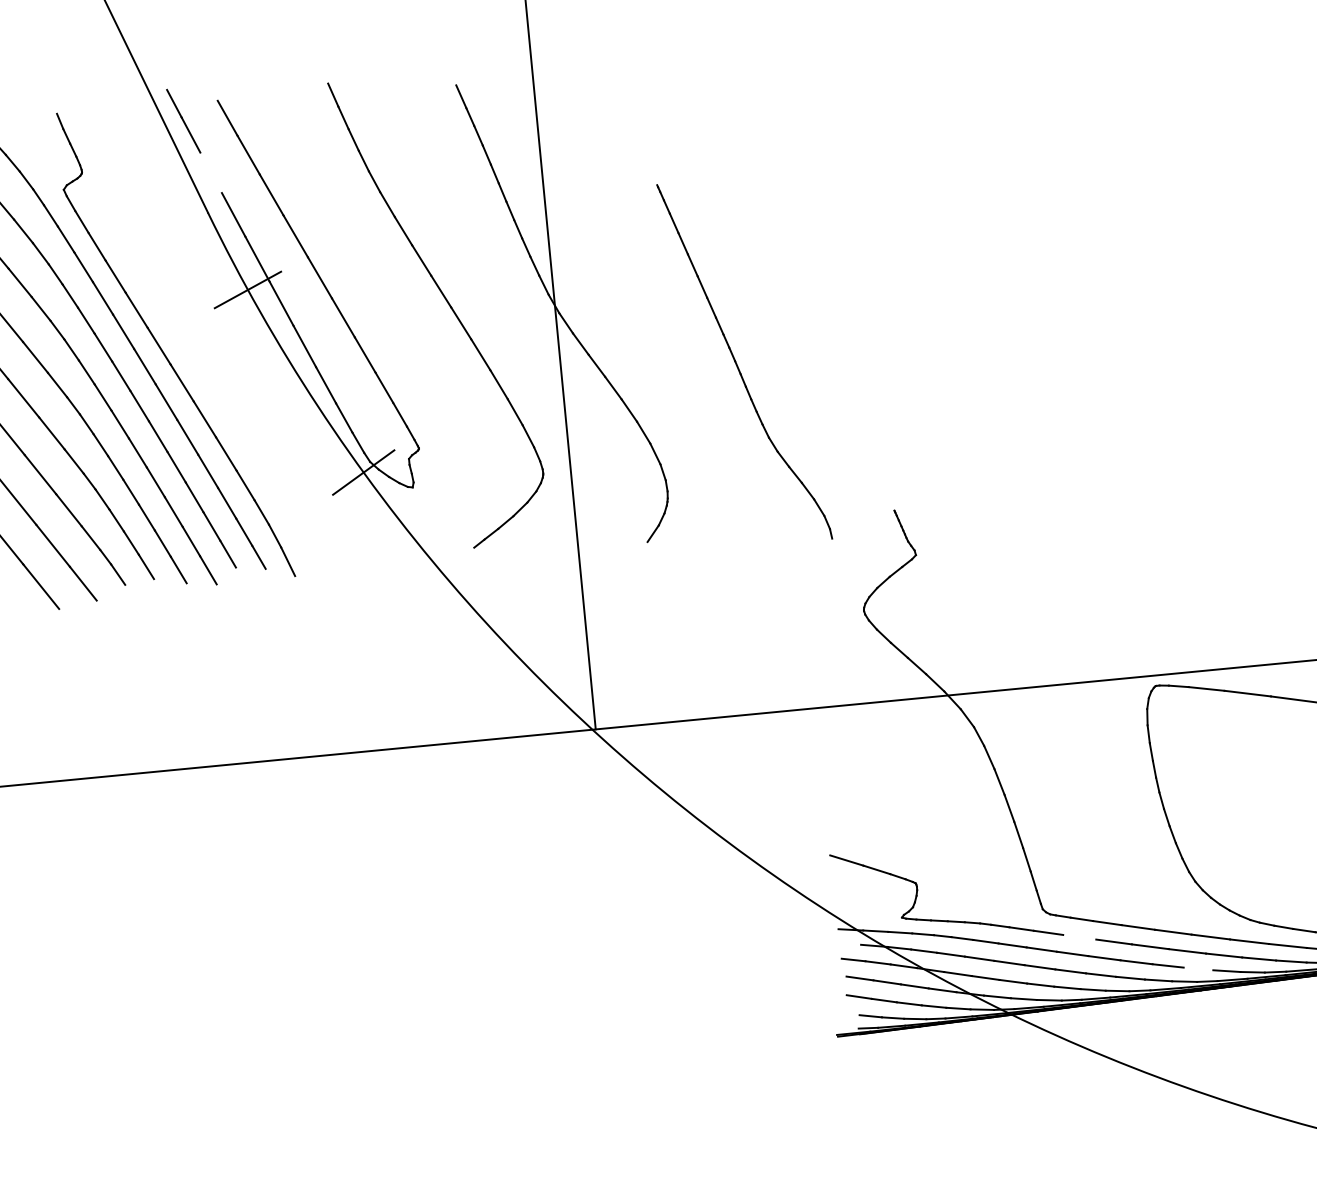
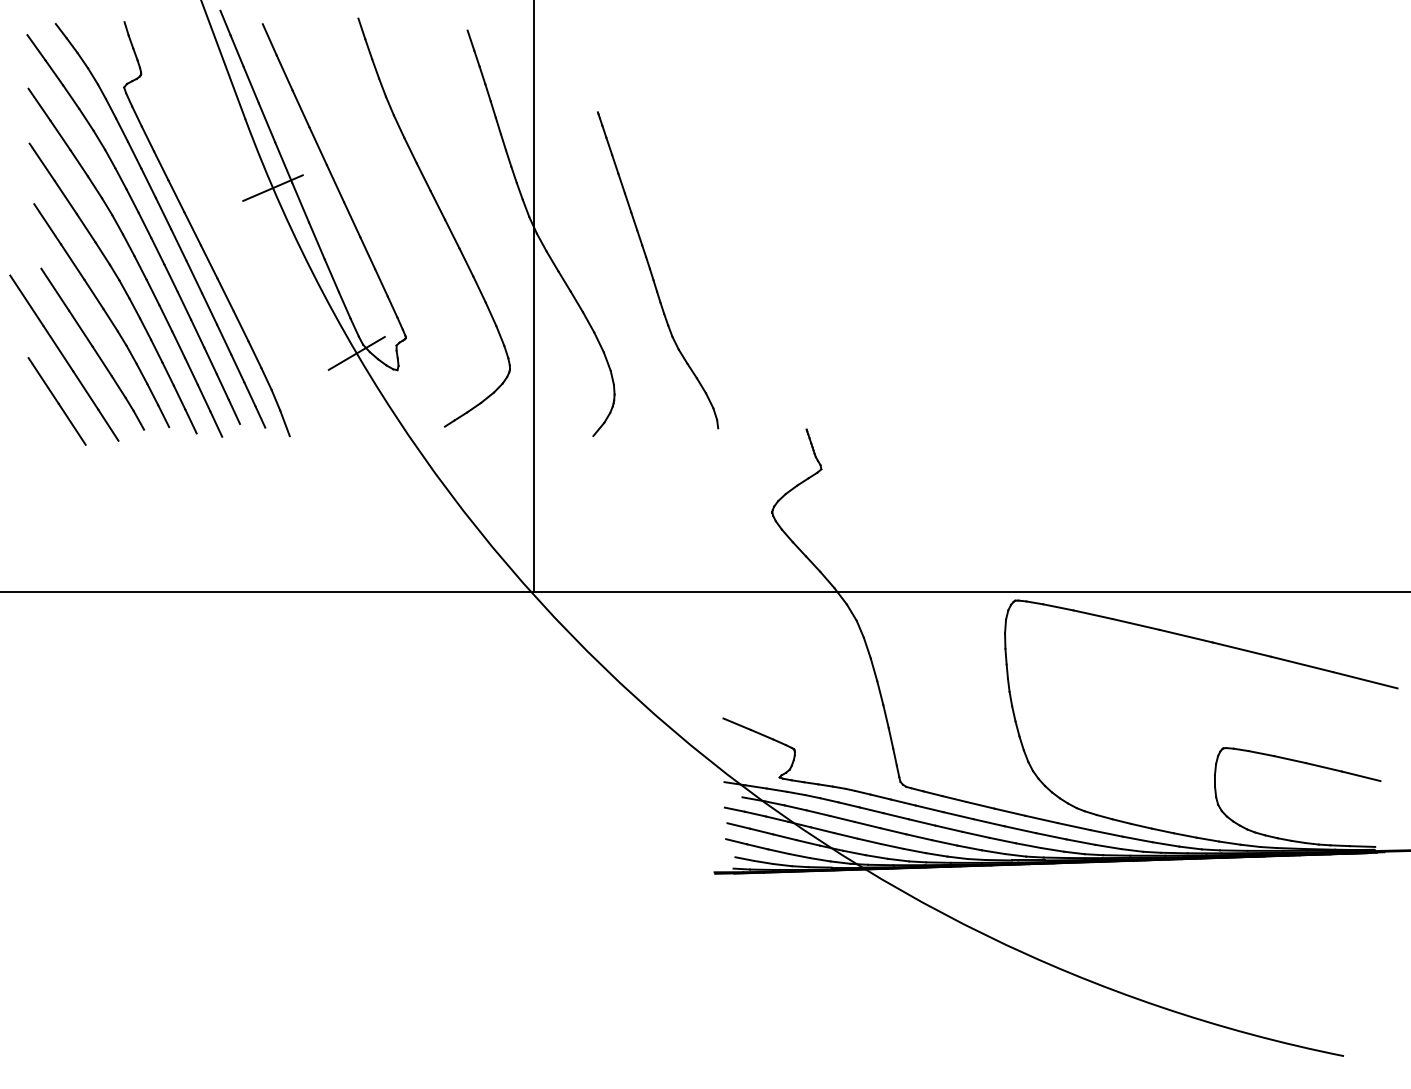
line: (210, 172) -> (250, 84), added
part: (738, 366) -> (652, 273), moved
line: (1079, 936) -> (929, 808), added
line: (1197, 968) -> (1027, 845), added

